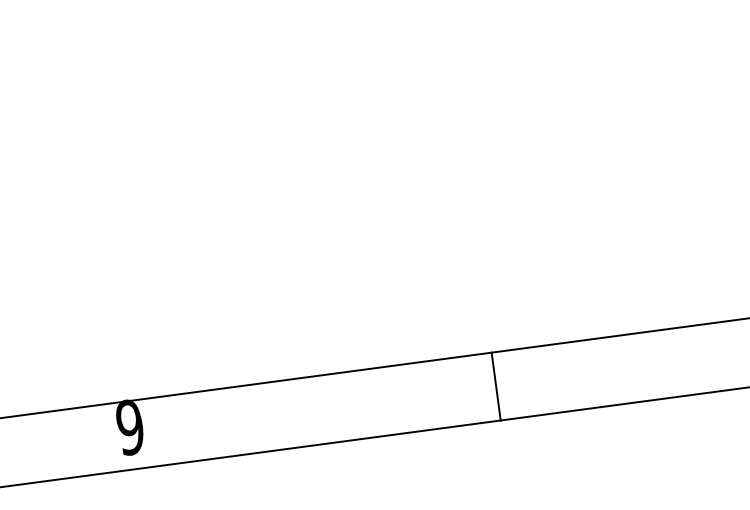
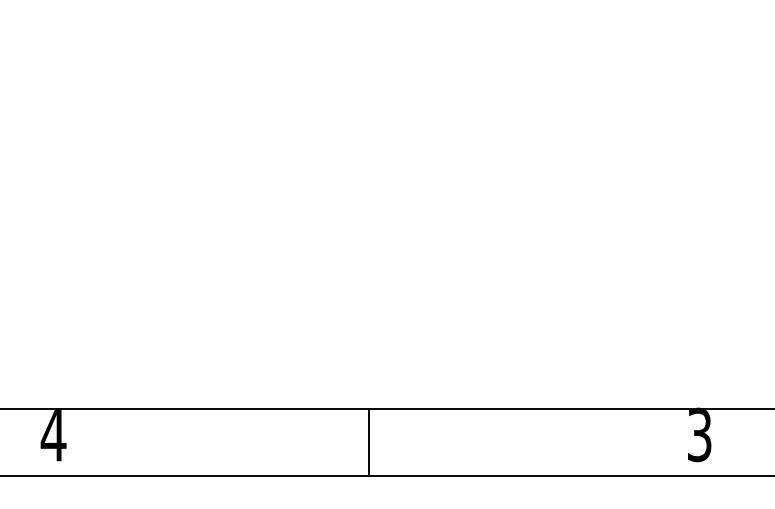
line: (496, 386) -> (369, 442), moved
text: (130, 427) -> (53, 434), 9 -> 4

